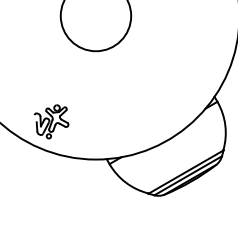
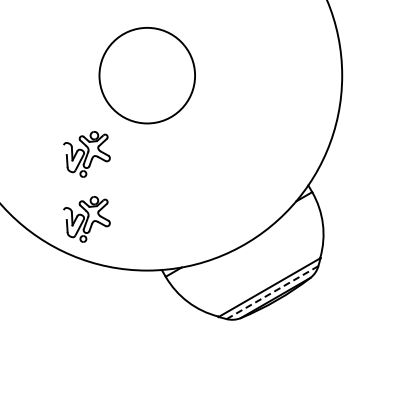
part: (51, 74) -> (86, 154), added
line: (188, 175) -> (272, 292), solid -> dashed

